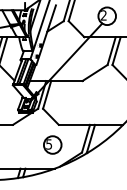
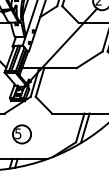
part: (52, 144) -> (21, 133), moved

